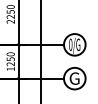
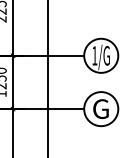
text: (70, 44) -> (94, 55), 0/G -> 1/G

